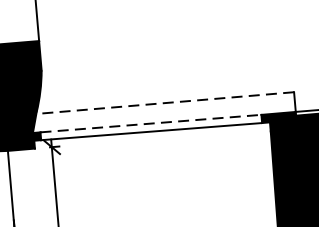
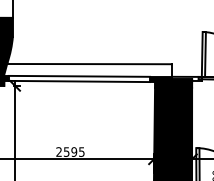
line: (165, 103) -> (89, 64), dashed -> solid
line: (151, 123) -> (79, 76), dashed -> solid

